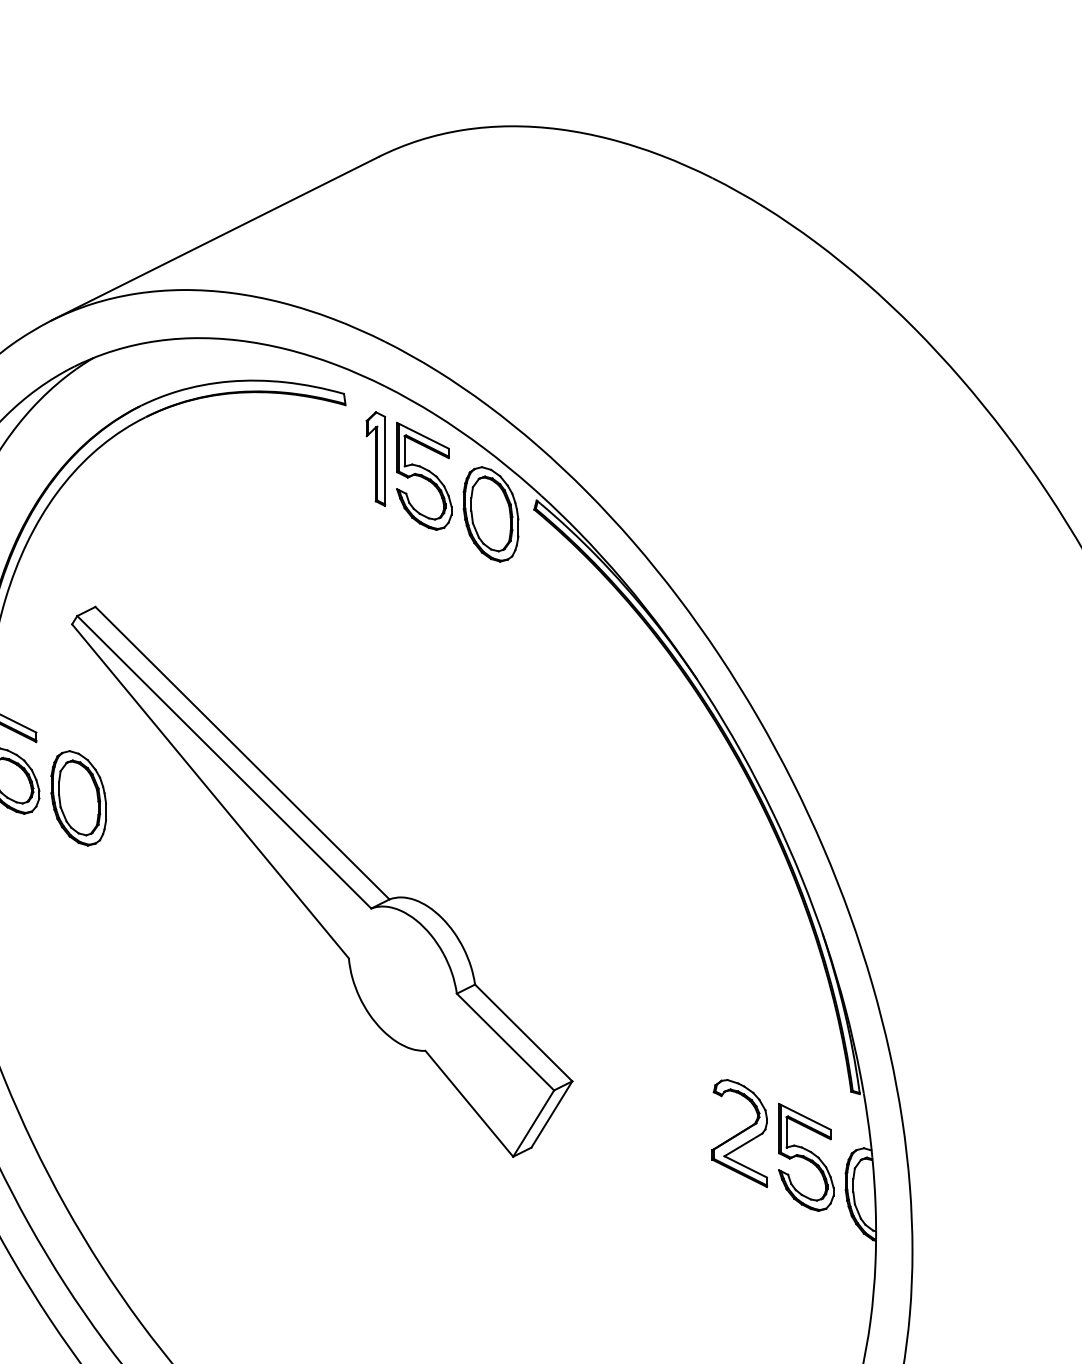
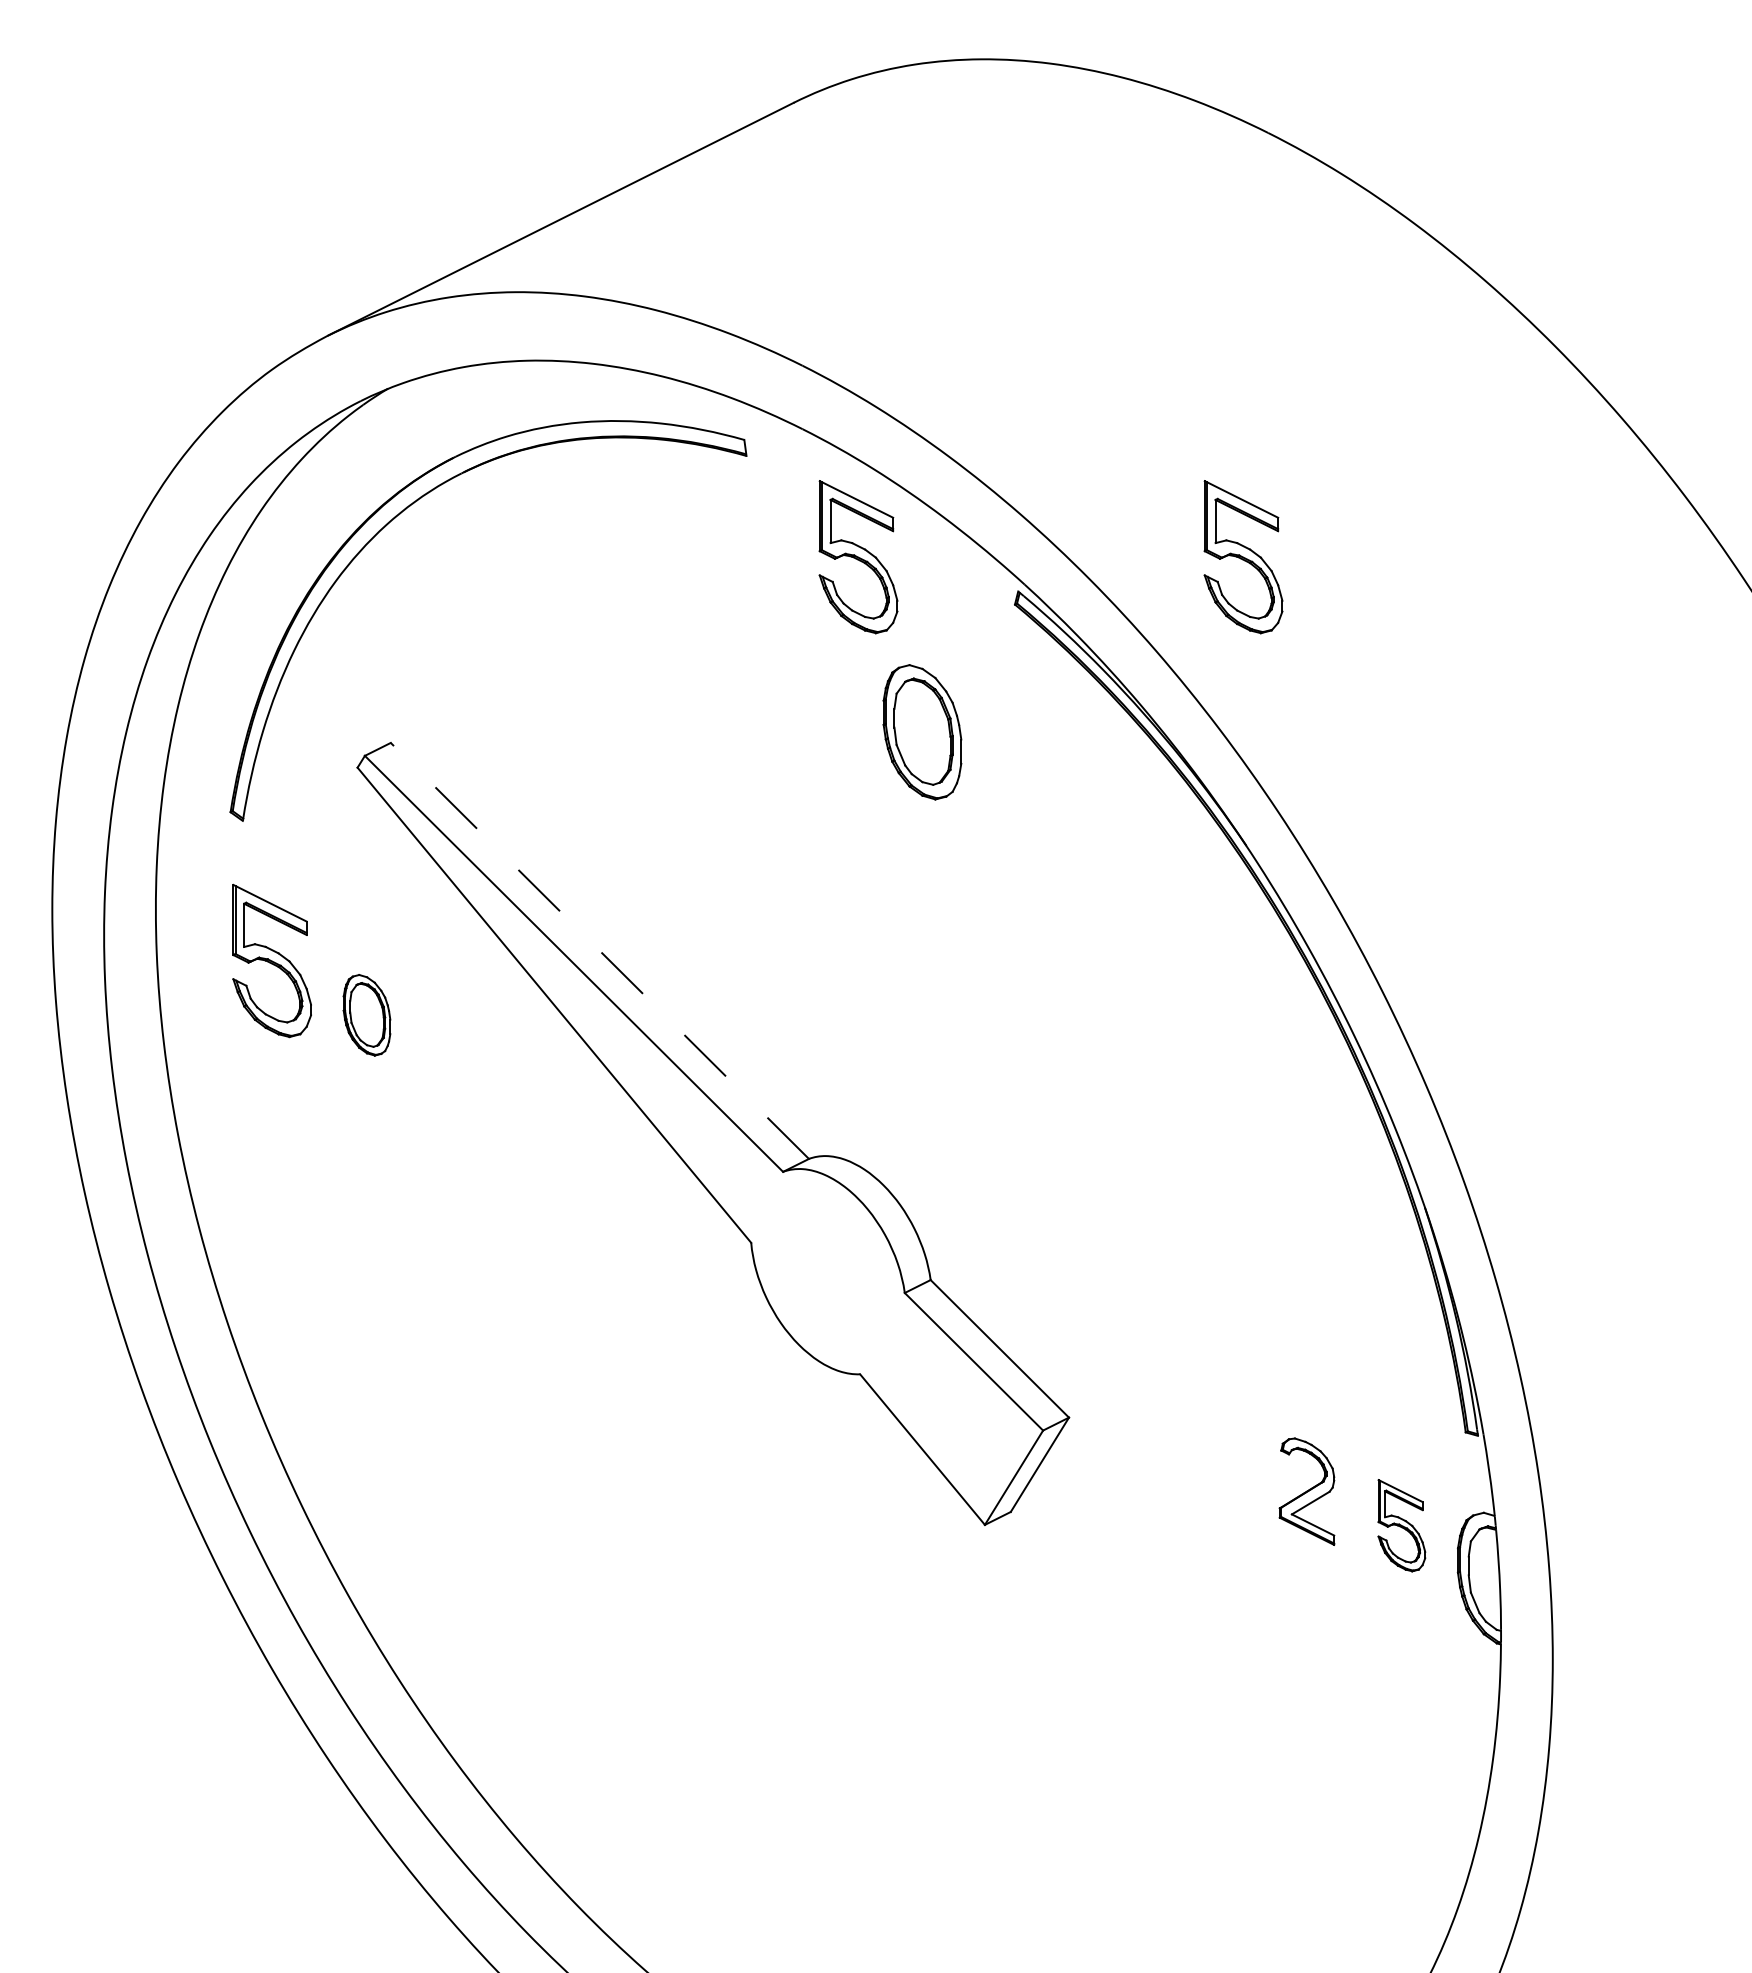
part: (375, 459) -> (789, 532), removed
part: (695, 476) -> (1243, 557), added
part: (491, 514) -> (922, 732), moved
line: (242, 752) -> (599, 950), solid -> dashed
part: (78, 798) -> (366, 1015), size x0.6
part: (739, 1133) -> (1306, 1491), size x0.7
part: (806, 1157) -> (1401, 1525), size x0.6

